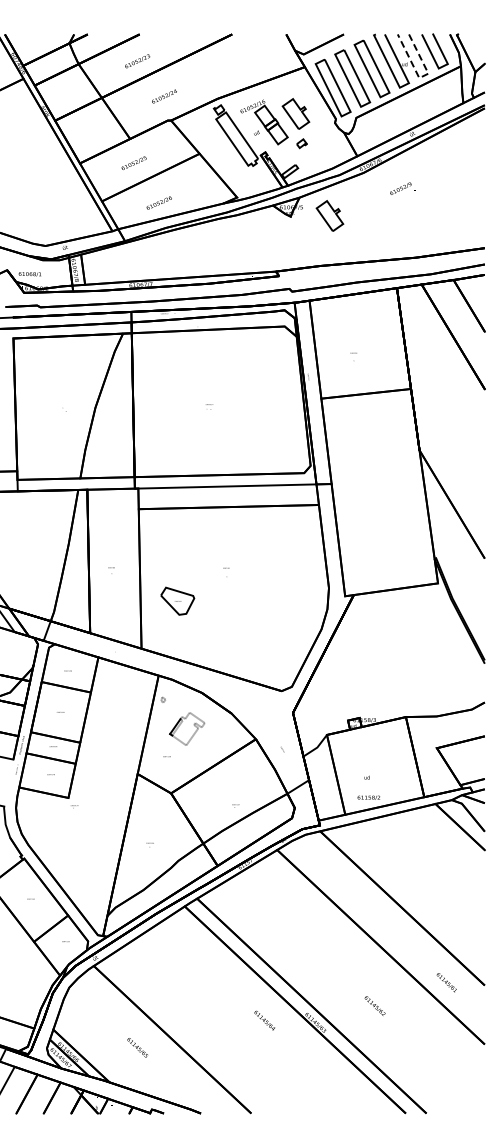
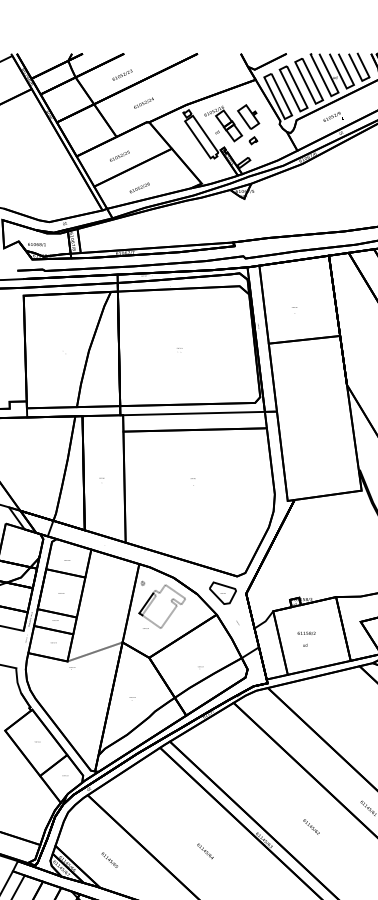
line: (421, 76) -> (348, 87), dashed -> solid
text: (402, 188) -> (333, 116), moved
part: (329, 215) -> (275, 197), removed
part: (177, 600) -> (222, 592), moved
part: (186, 728) -> (161, 606), size x1.67
line: (102, 785) -> (94, 651), added
text: (368, 797) -> (306, 633), moved
text: (264, 1020) -> (205, 851), moved
text: (137, 1047) -> (109, 860), moved

